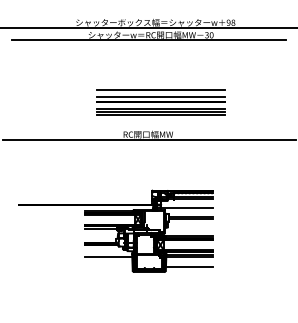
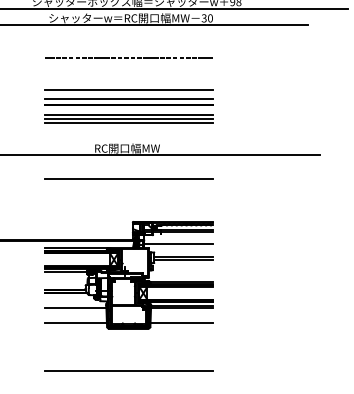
line: (148, 64) -> (127, 56), added
part: (160, 102) -> (127, 106), moved
line: (149, 157) -> (129, 178), added
line: (108, 267) -> (75, 322), added
line: (149, 304) -> (129, 371), added

